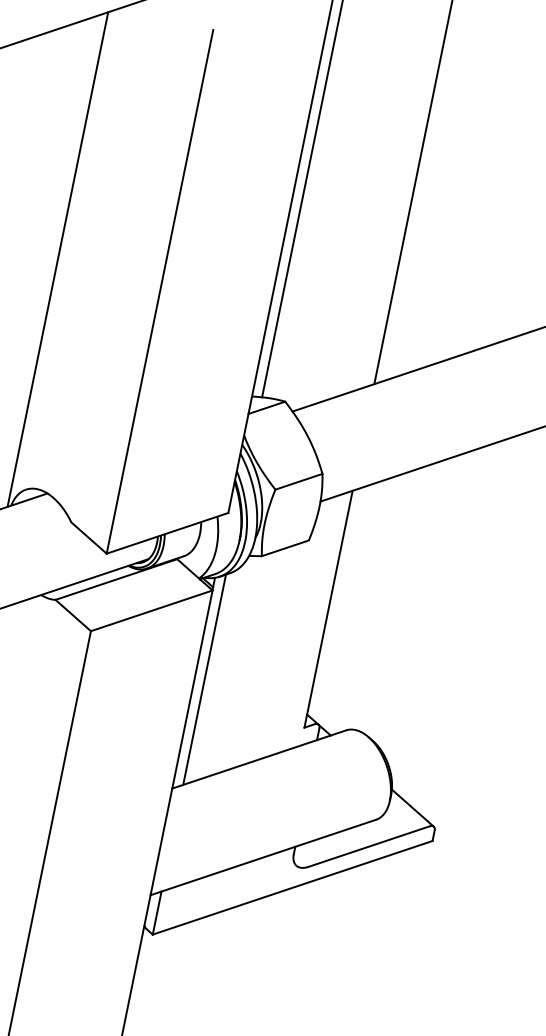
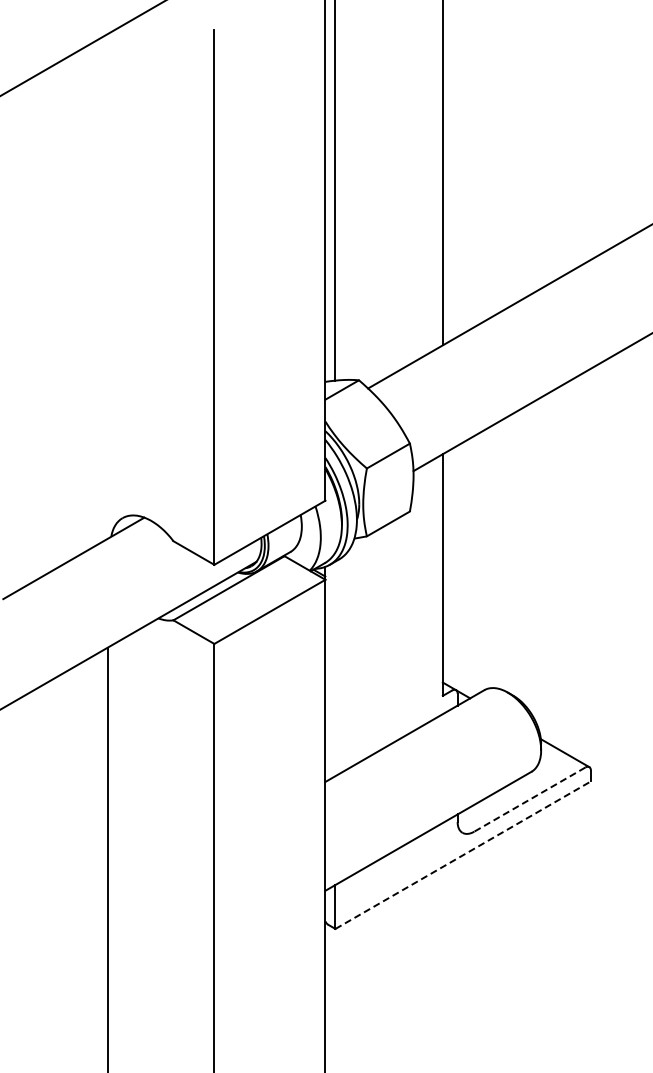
line: (57, 259) -> (107, 286), removed
line: (204, 679) -> (335, 668), removed
line: (368, 846) -> (529, 799), solid -> dashed
line: (292, 888) -> (463, 855), solid -> dashed

